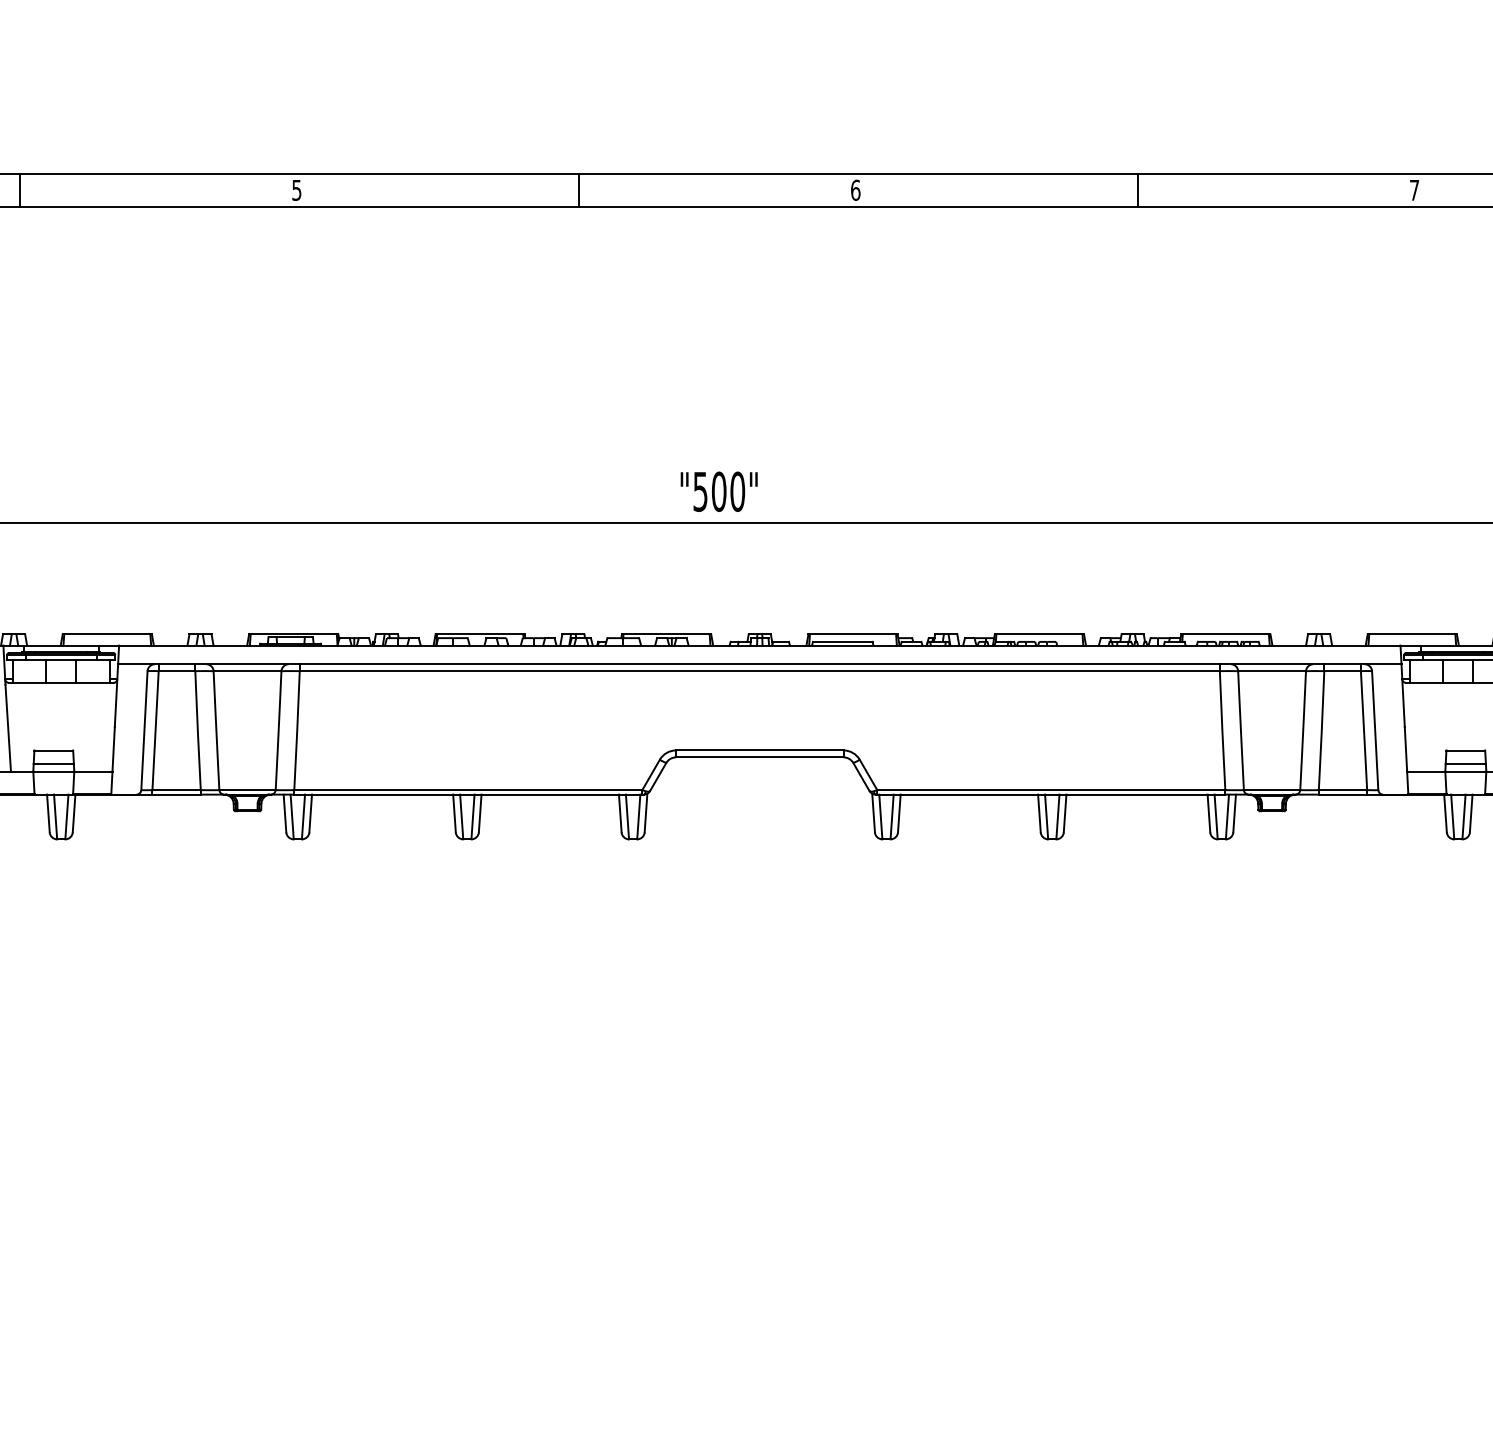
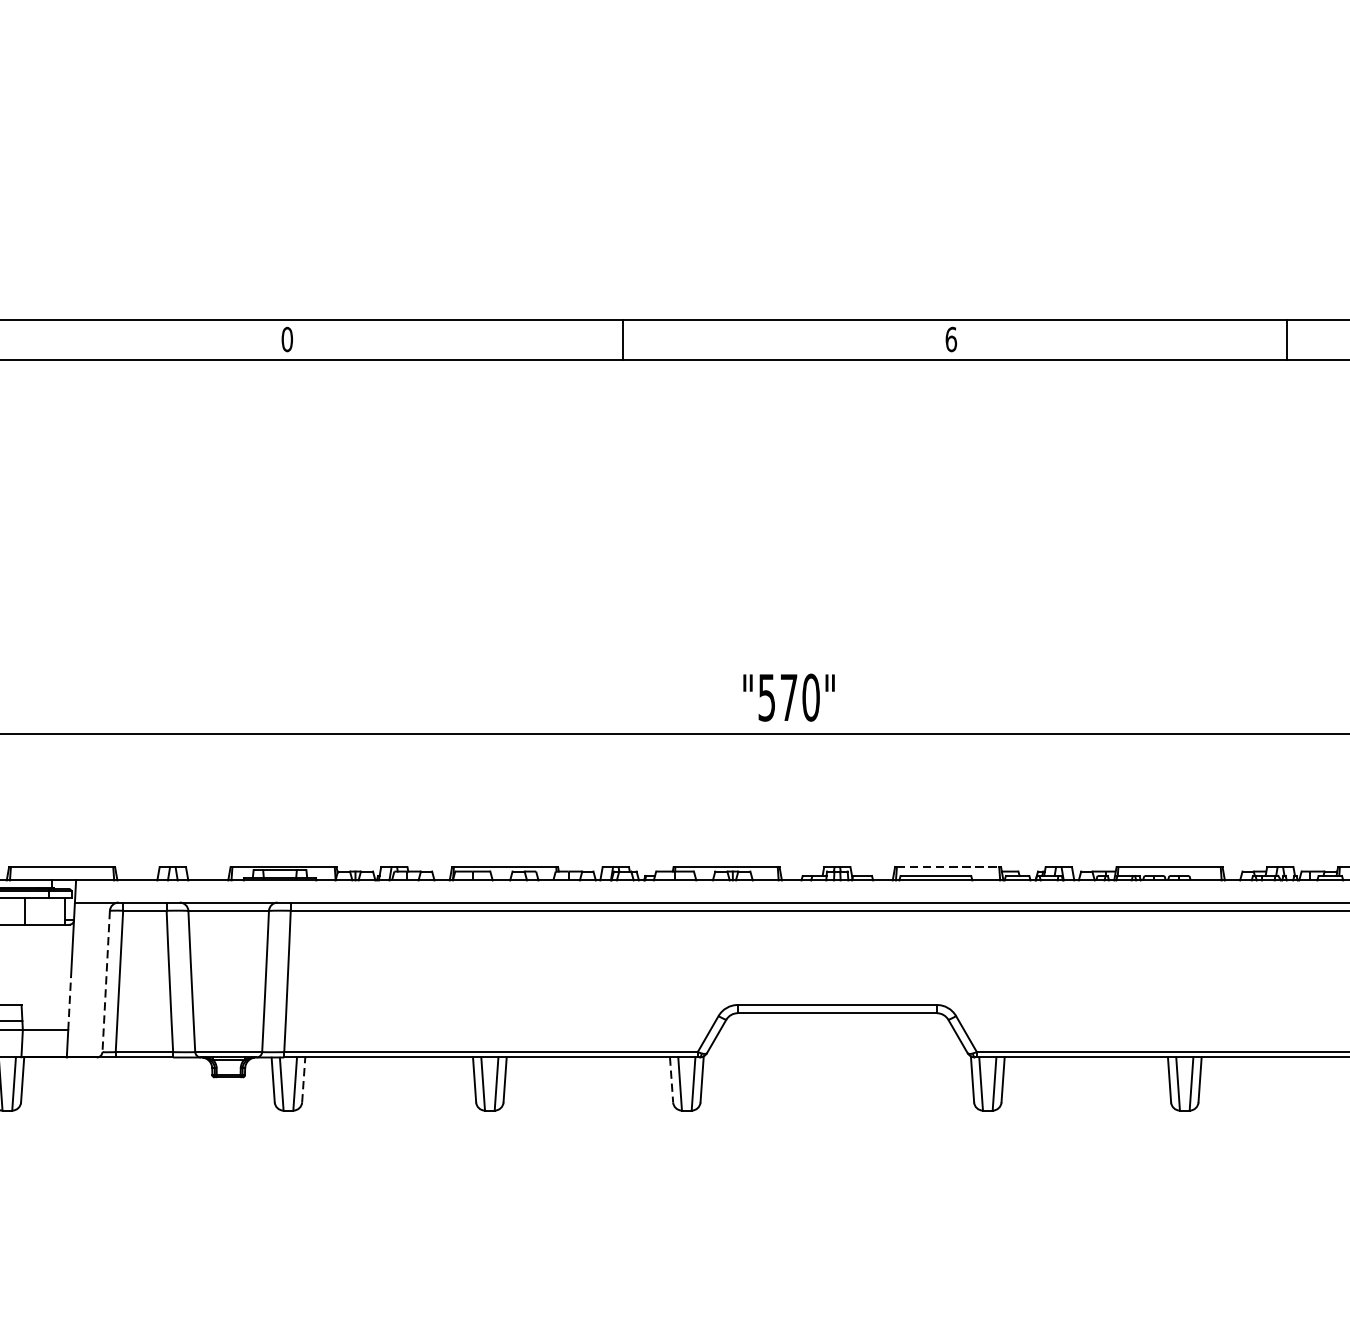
text: (296, 189) -> (286, 338), 5 -> 0
text: (718, 491) -> (788, 697), "500" -> "570"
line: (853, 634) -> (948, 867), solid -> dashed
line: (144, 731) -> (106, 982), solid -> dashed
line: (113, 748) -> (69, 1002), solid -> dashed
line: (310, 813) -> (303, 1079), solid -> dashed
line: (620, 813) -> (671, 1079), solid -> dashed

